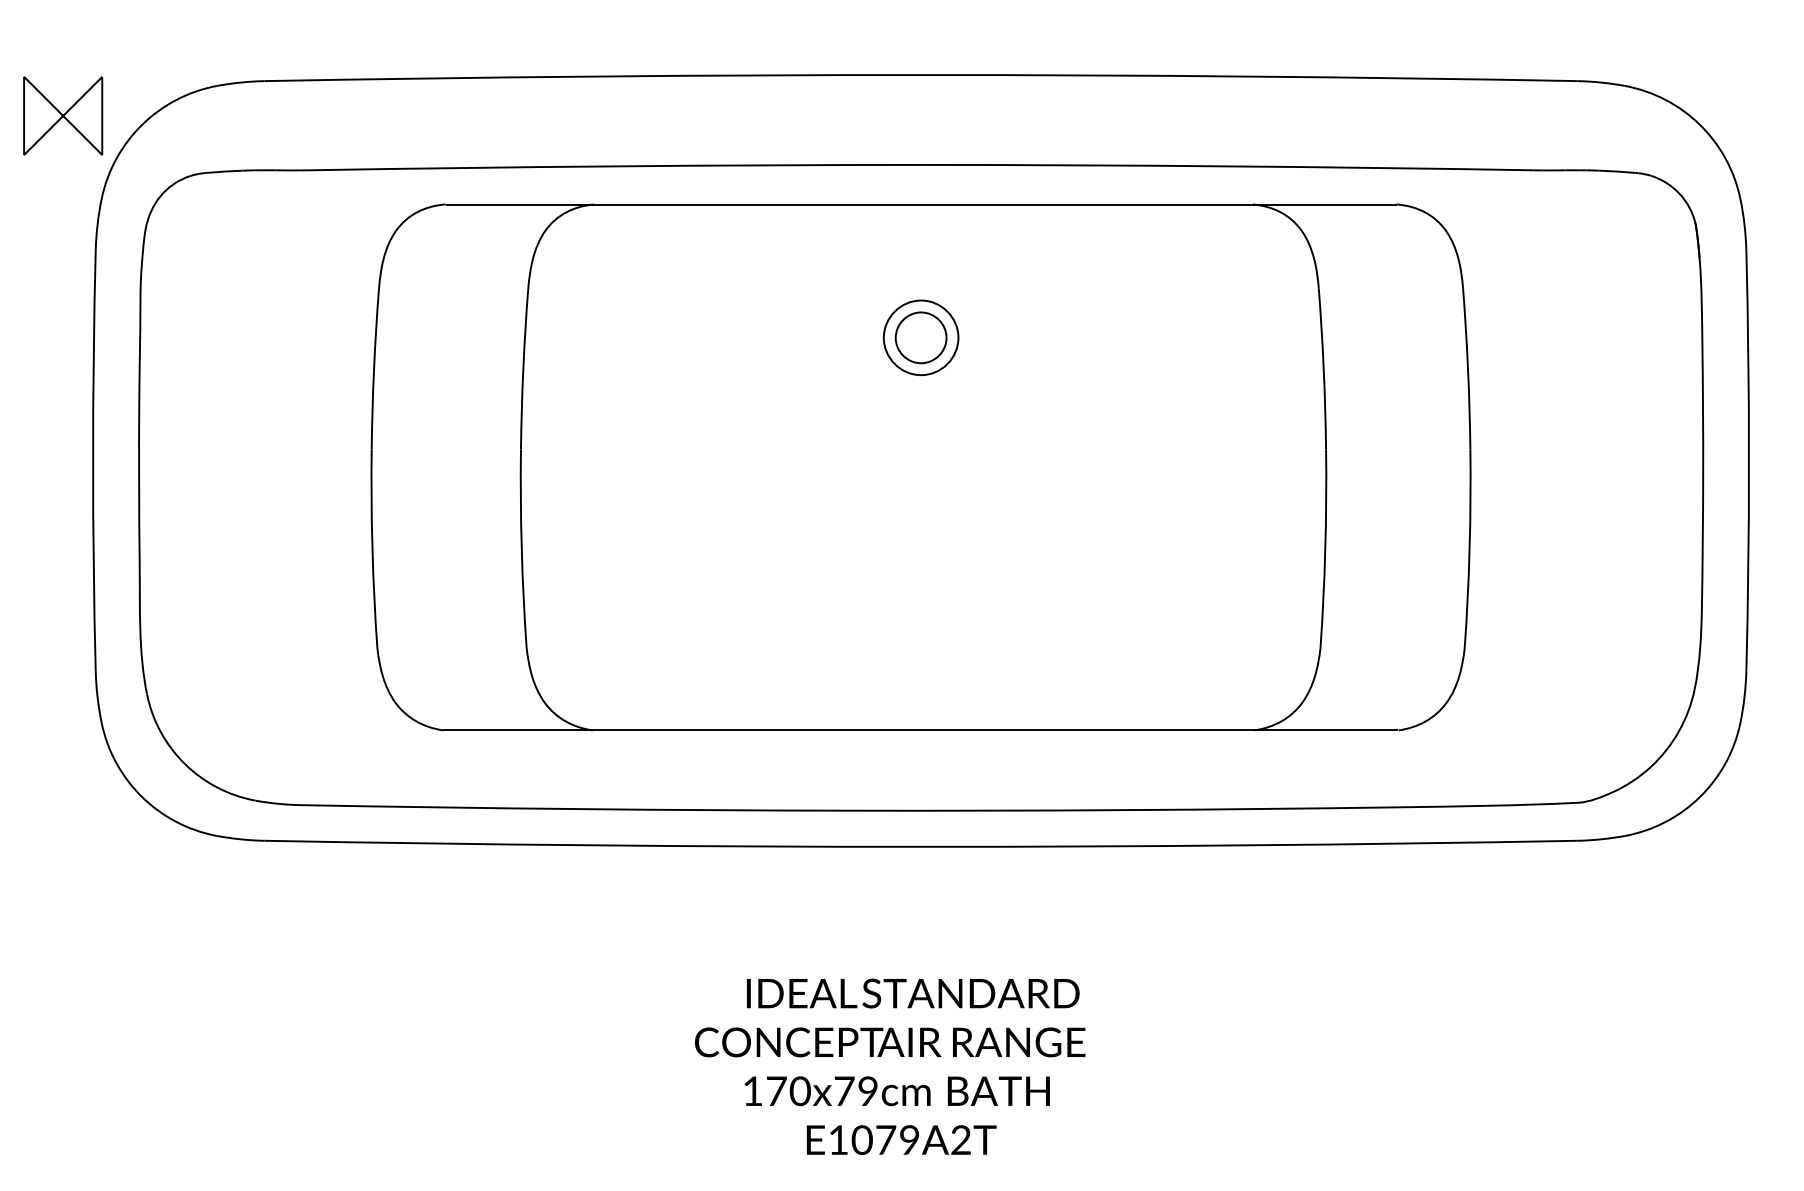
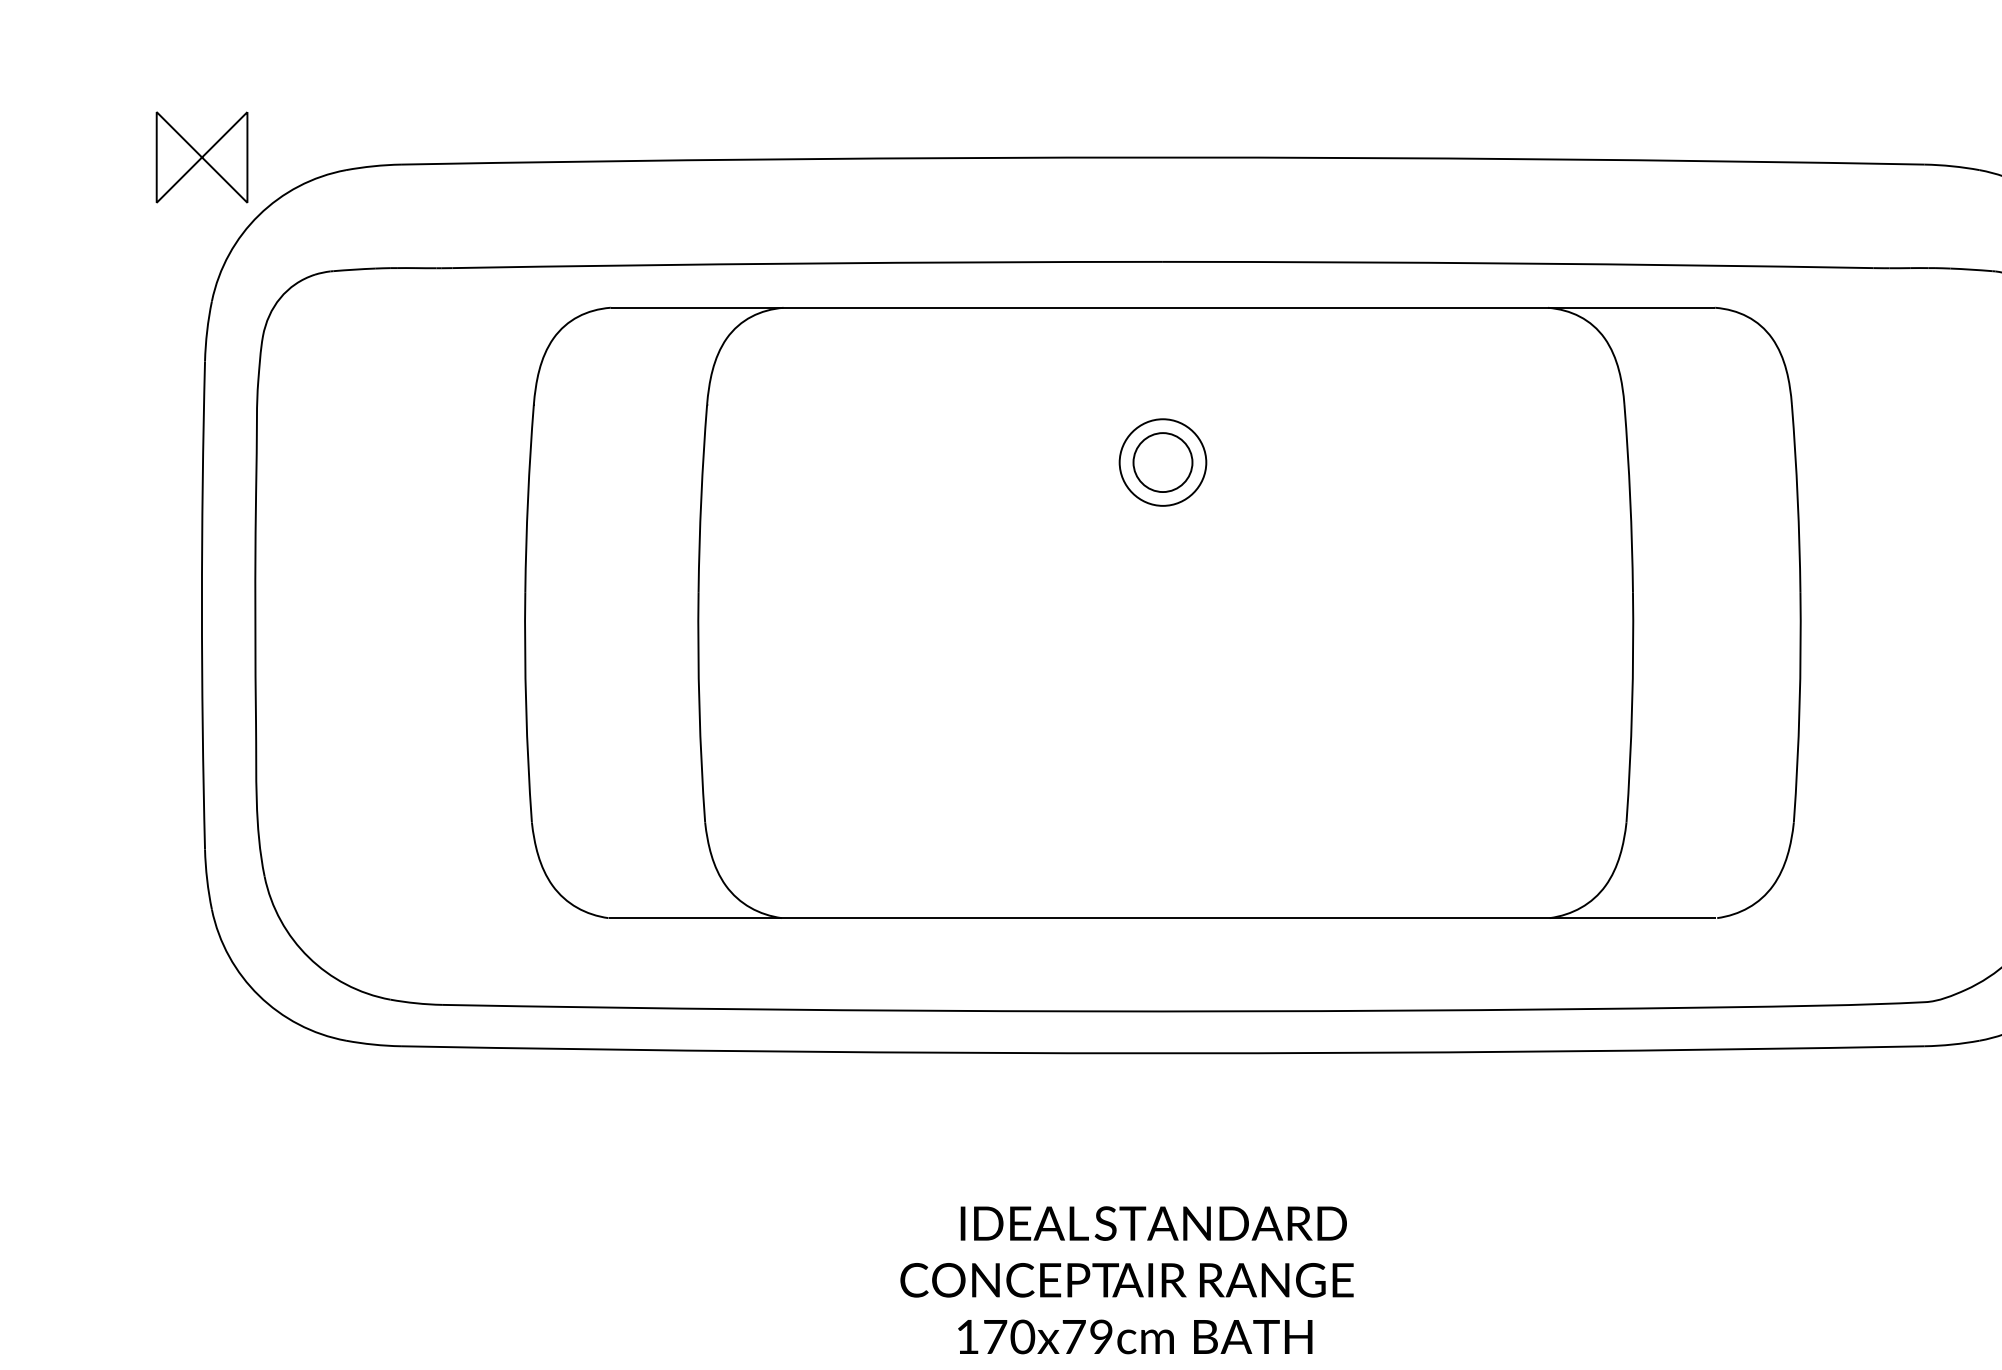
part: (63, 115) -> (202, 156), moved

